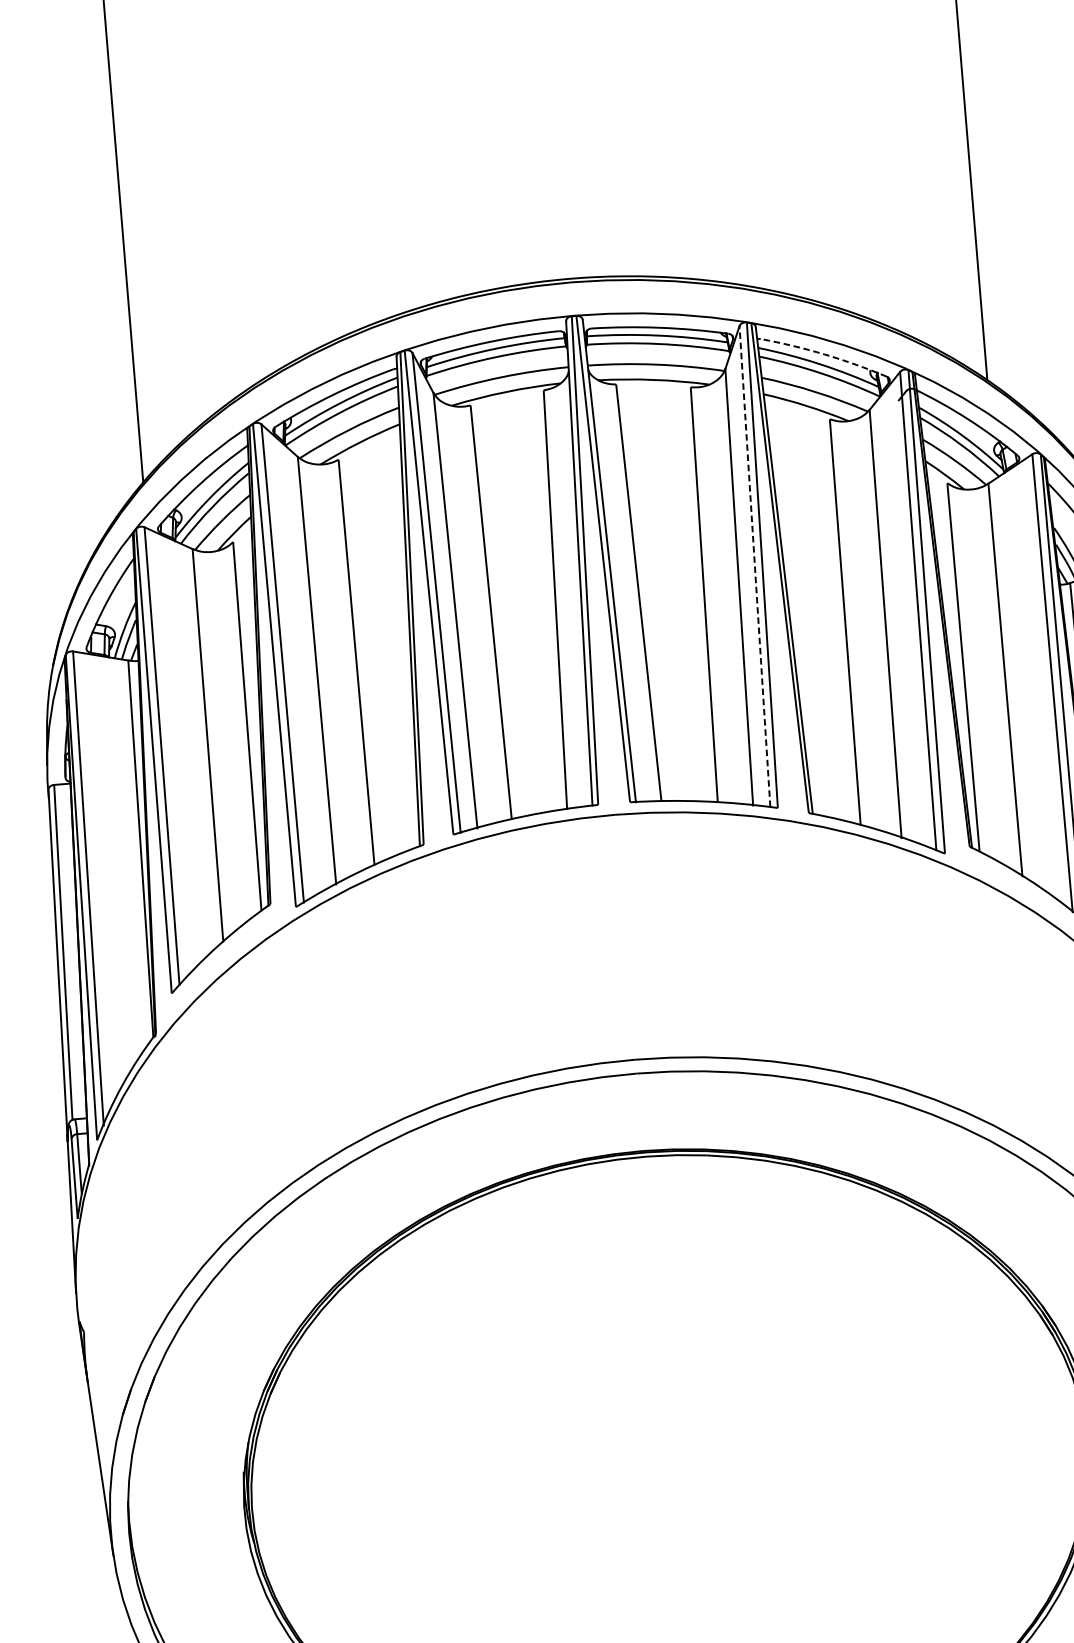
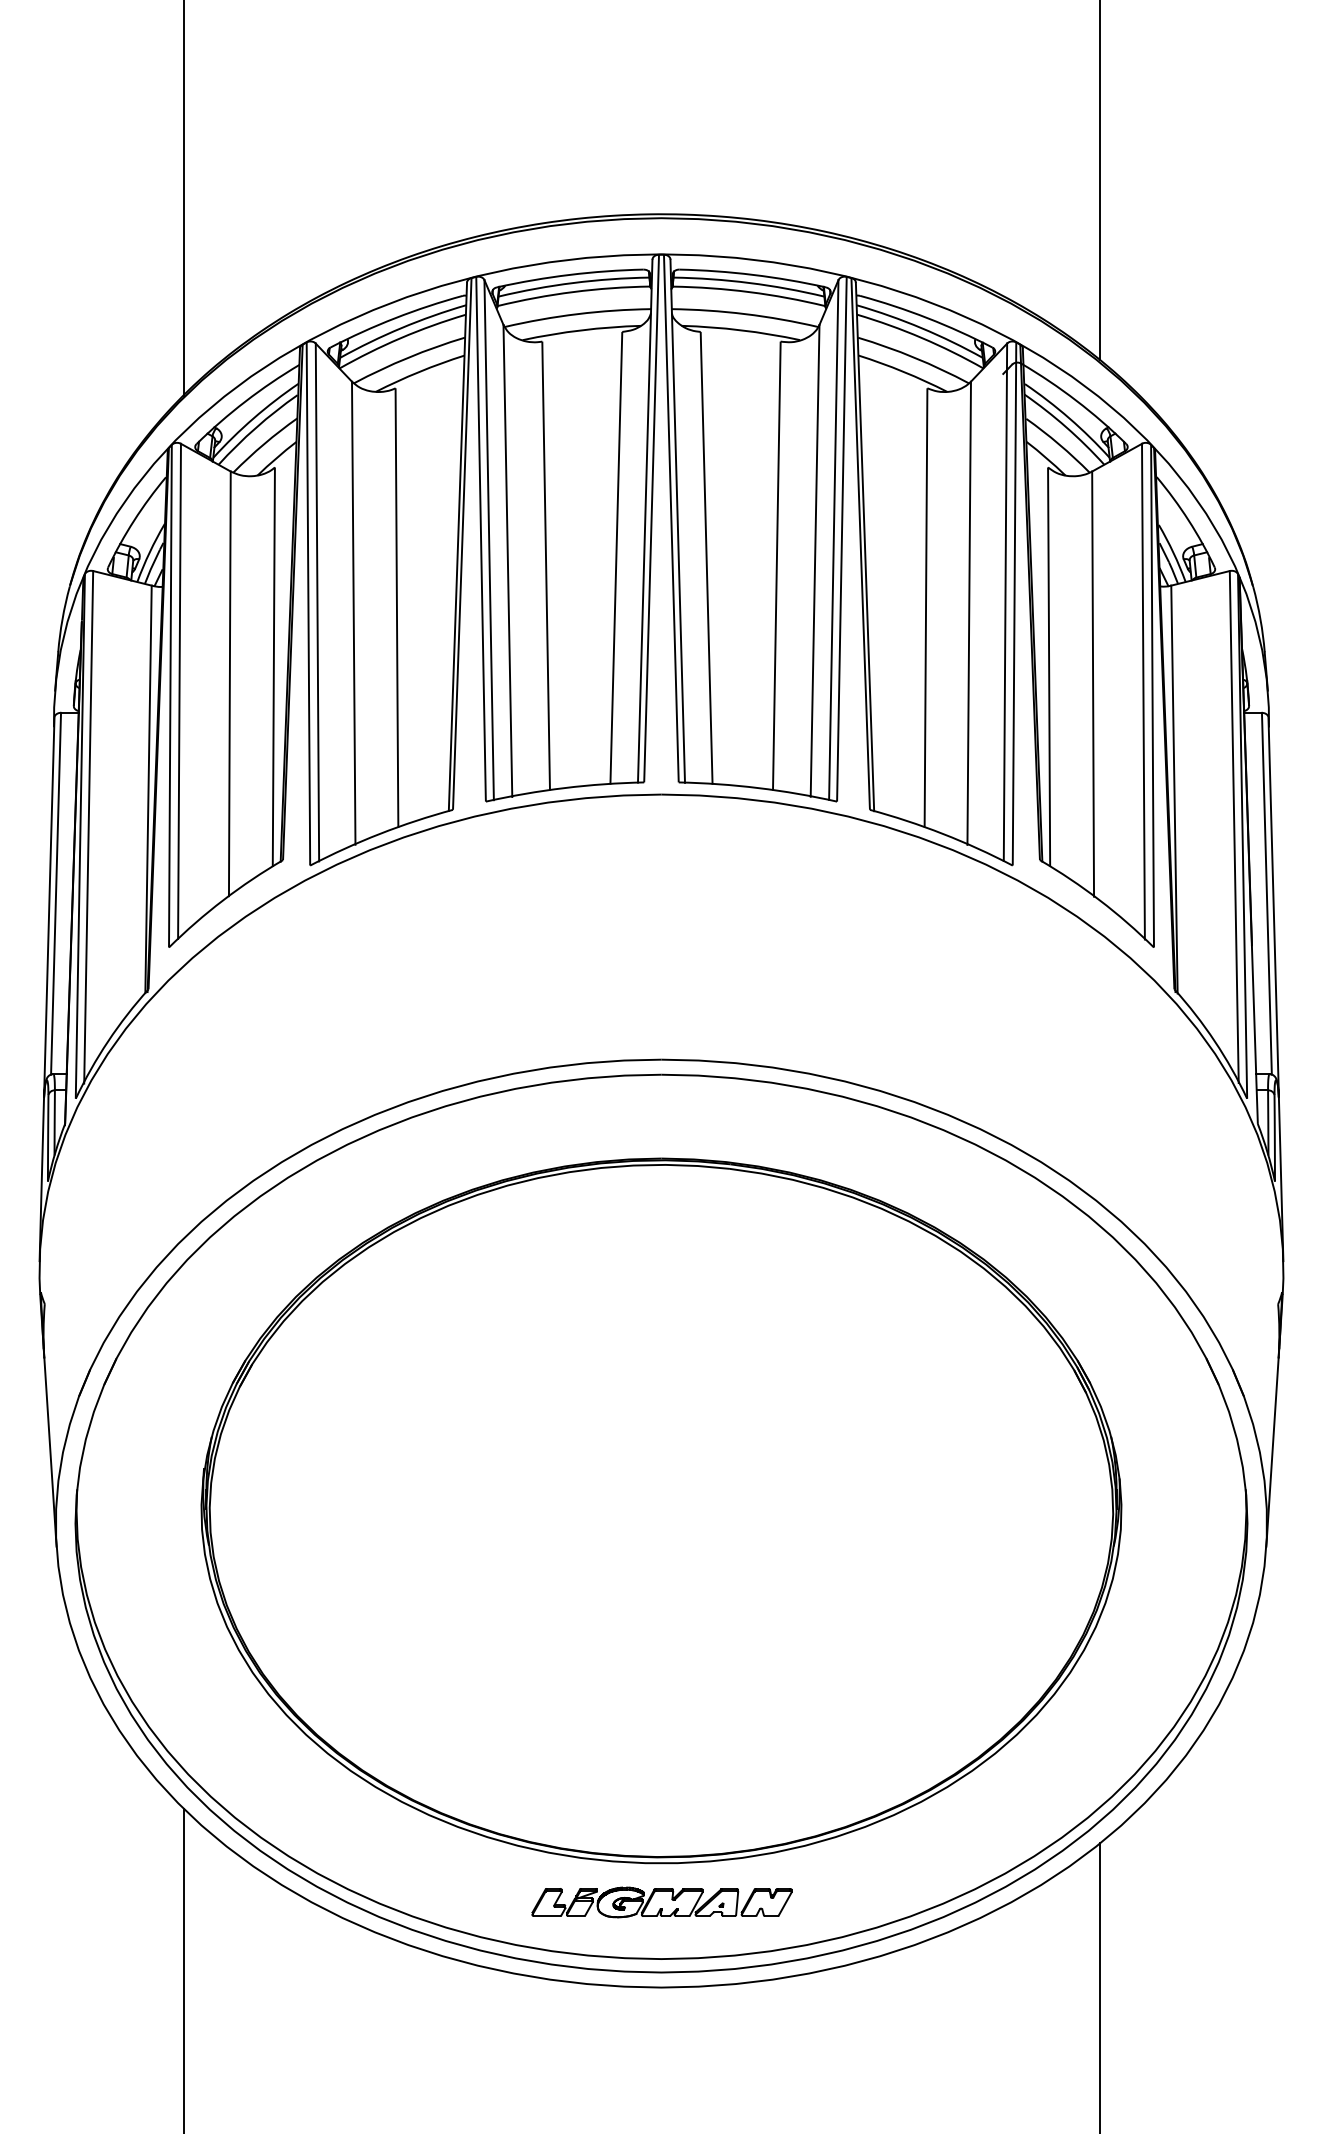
arc: (824, 354) -> (927, 318), dashed -> solid
line: (754, 567) -> (833, 540), dashed -> solid

